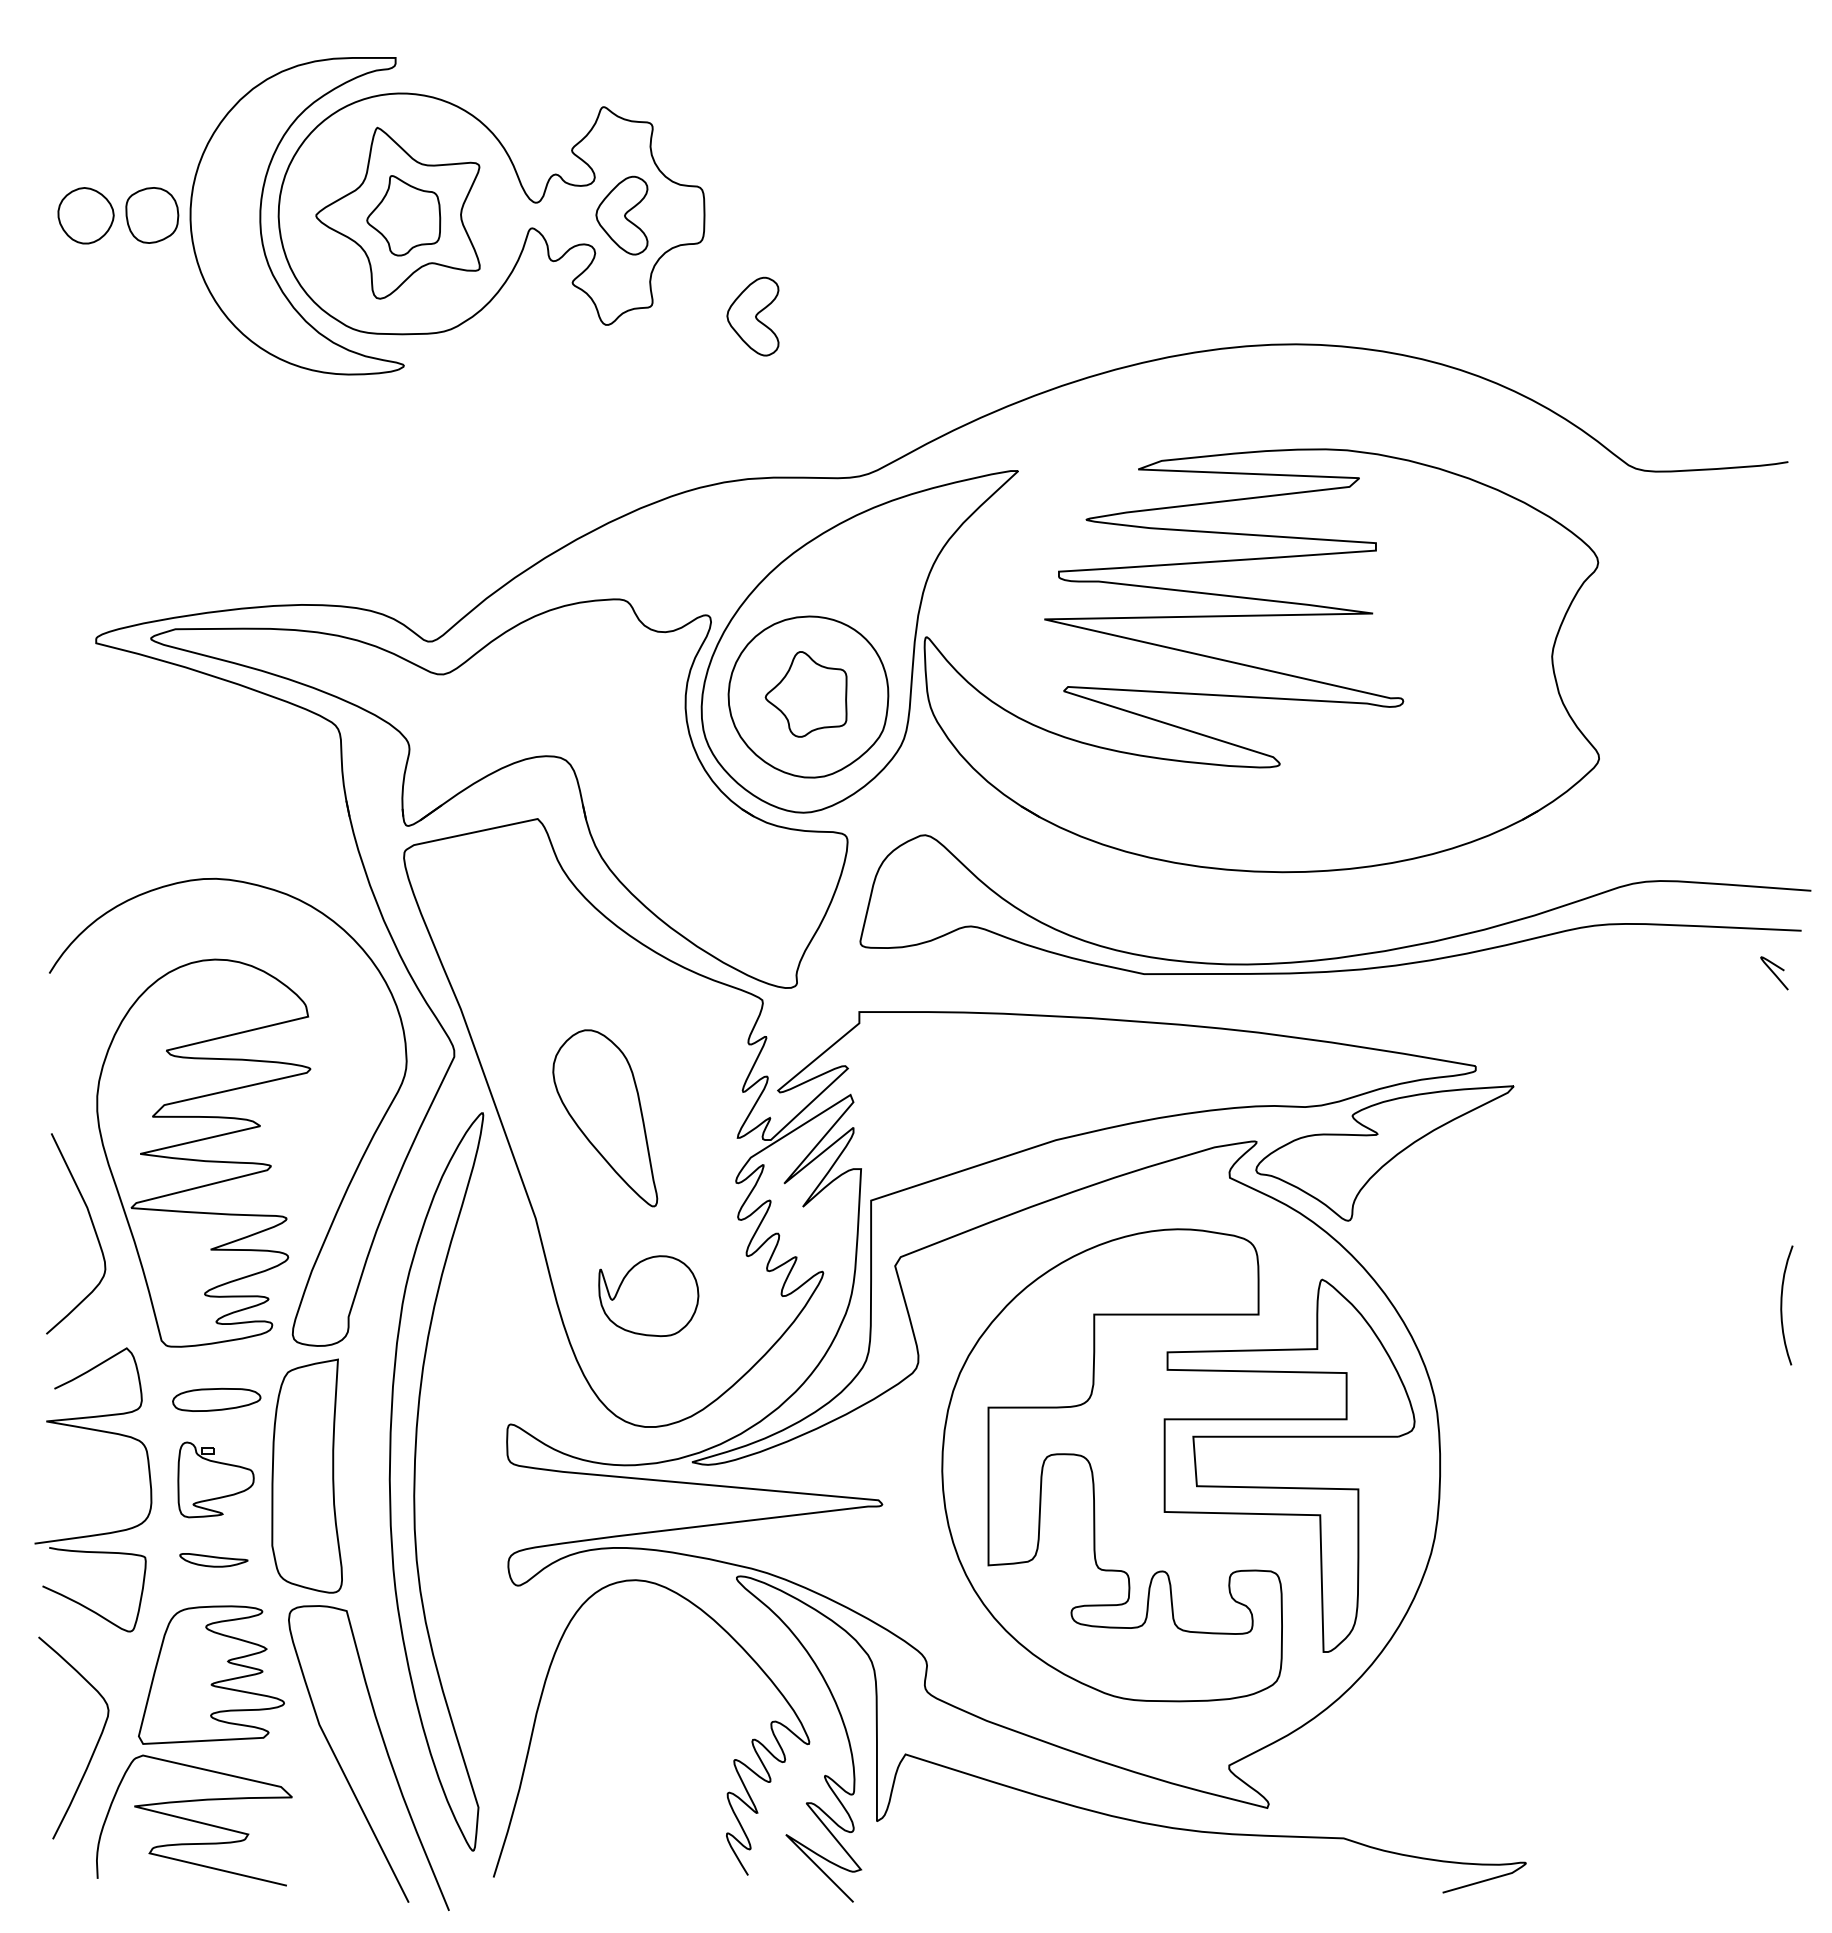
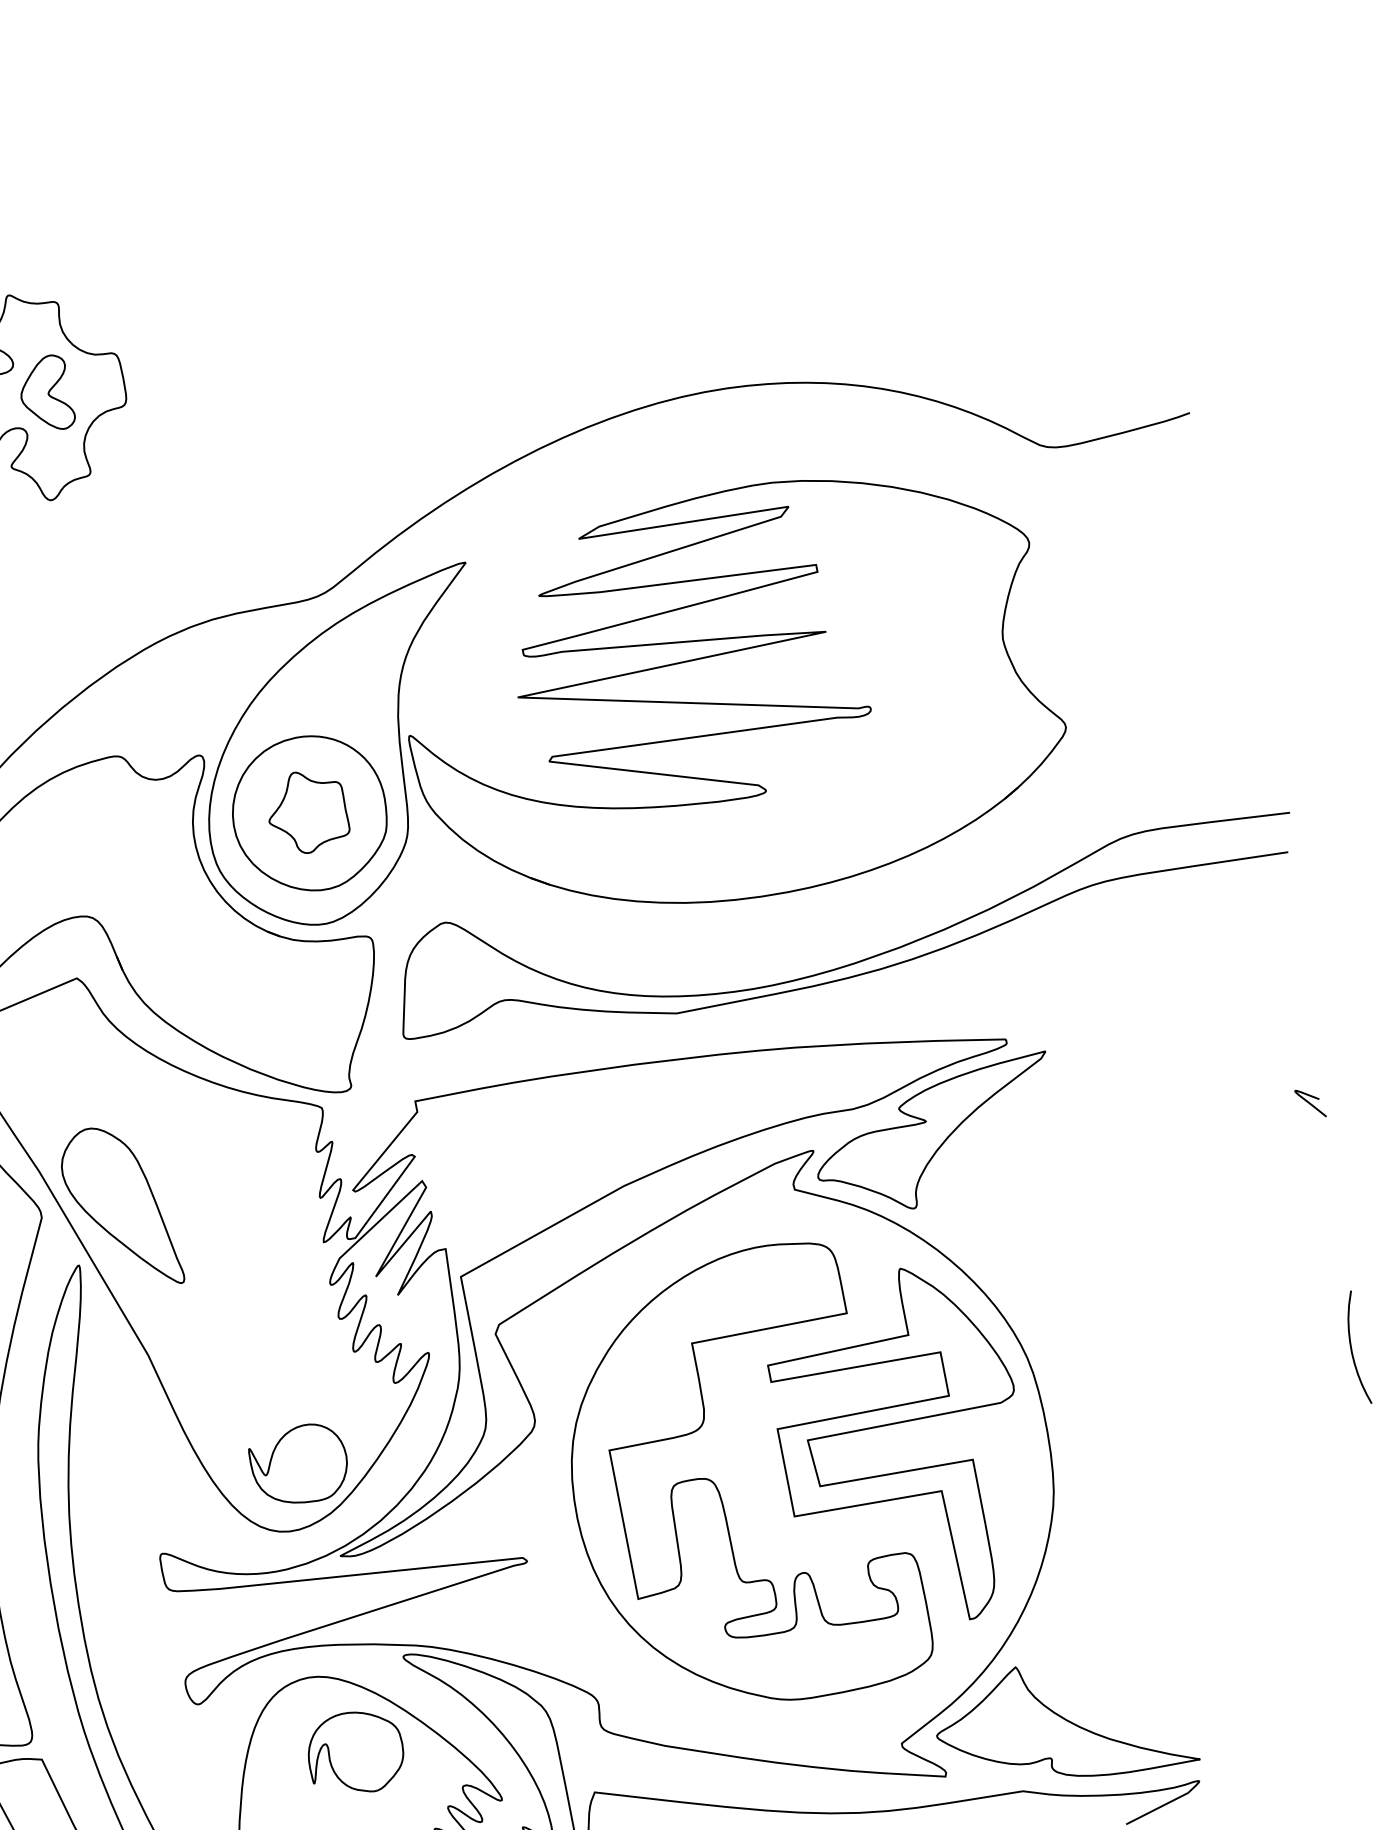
part: (752, 316) -> (187, 465), removed
curve: (1774, 973) -> (1310, 1103), moved
part: (605, 1118) -> (120, 1208), moved
part: (648, 1296) -> (299, 1465), moved
curve: (1782, 1305) -> (1352, 1348), moved
part: (668, 1666) -> (355, 1752), added
part: (1398, 1775) -> (1063, 1721), added

